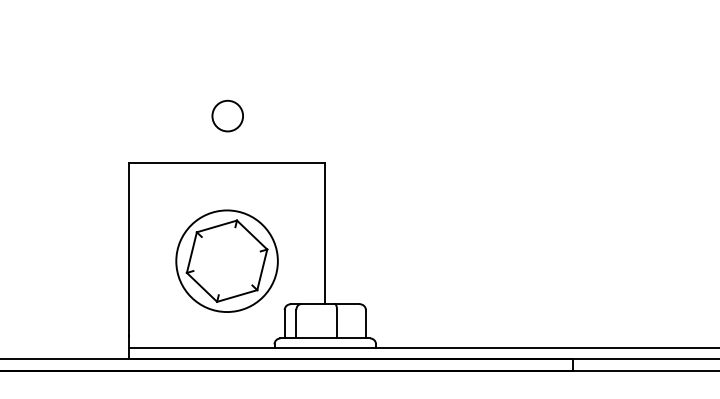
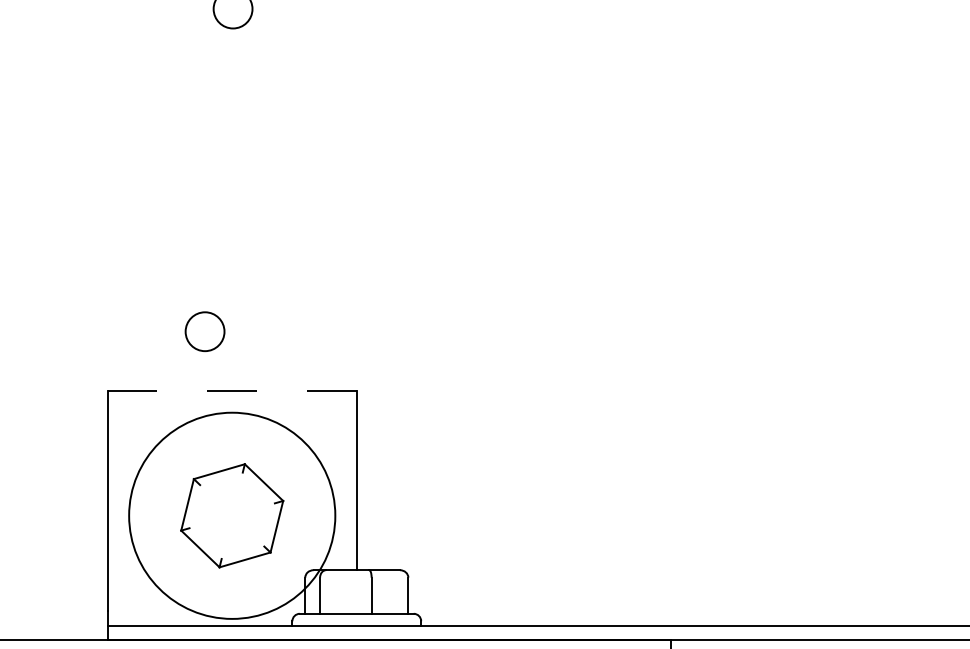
circle: (227, 115) -> (204, 331), moved
line: (227, 163) -> (232, 391), solid -> dashed
circle: (226, 260) -> (231, 515), size x1.6

